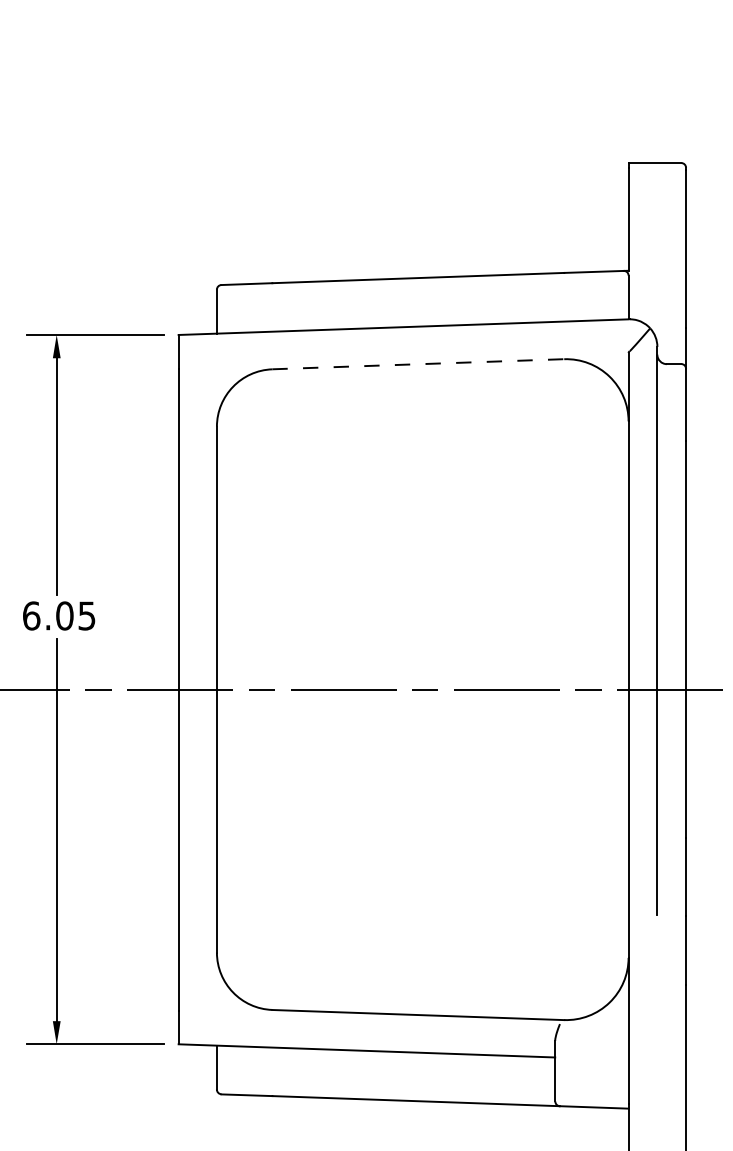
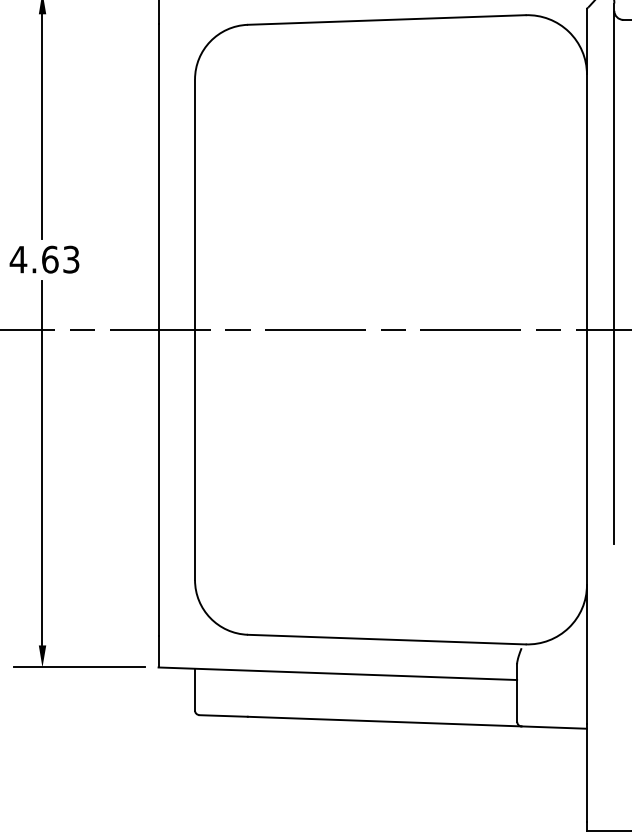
line: (418, 364) -> (386, 20), dashed -> solid
text: (58, 615) -> (44, 259), 6.05 -> 4.63

